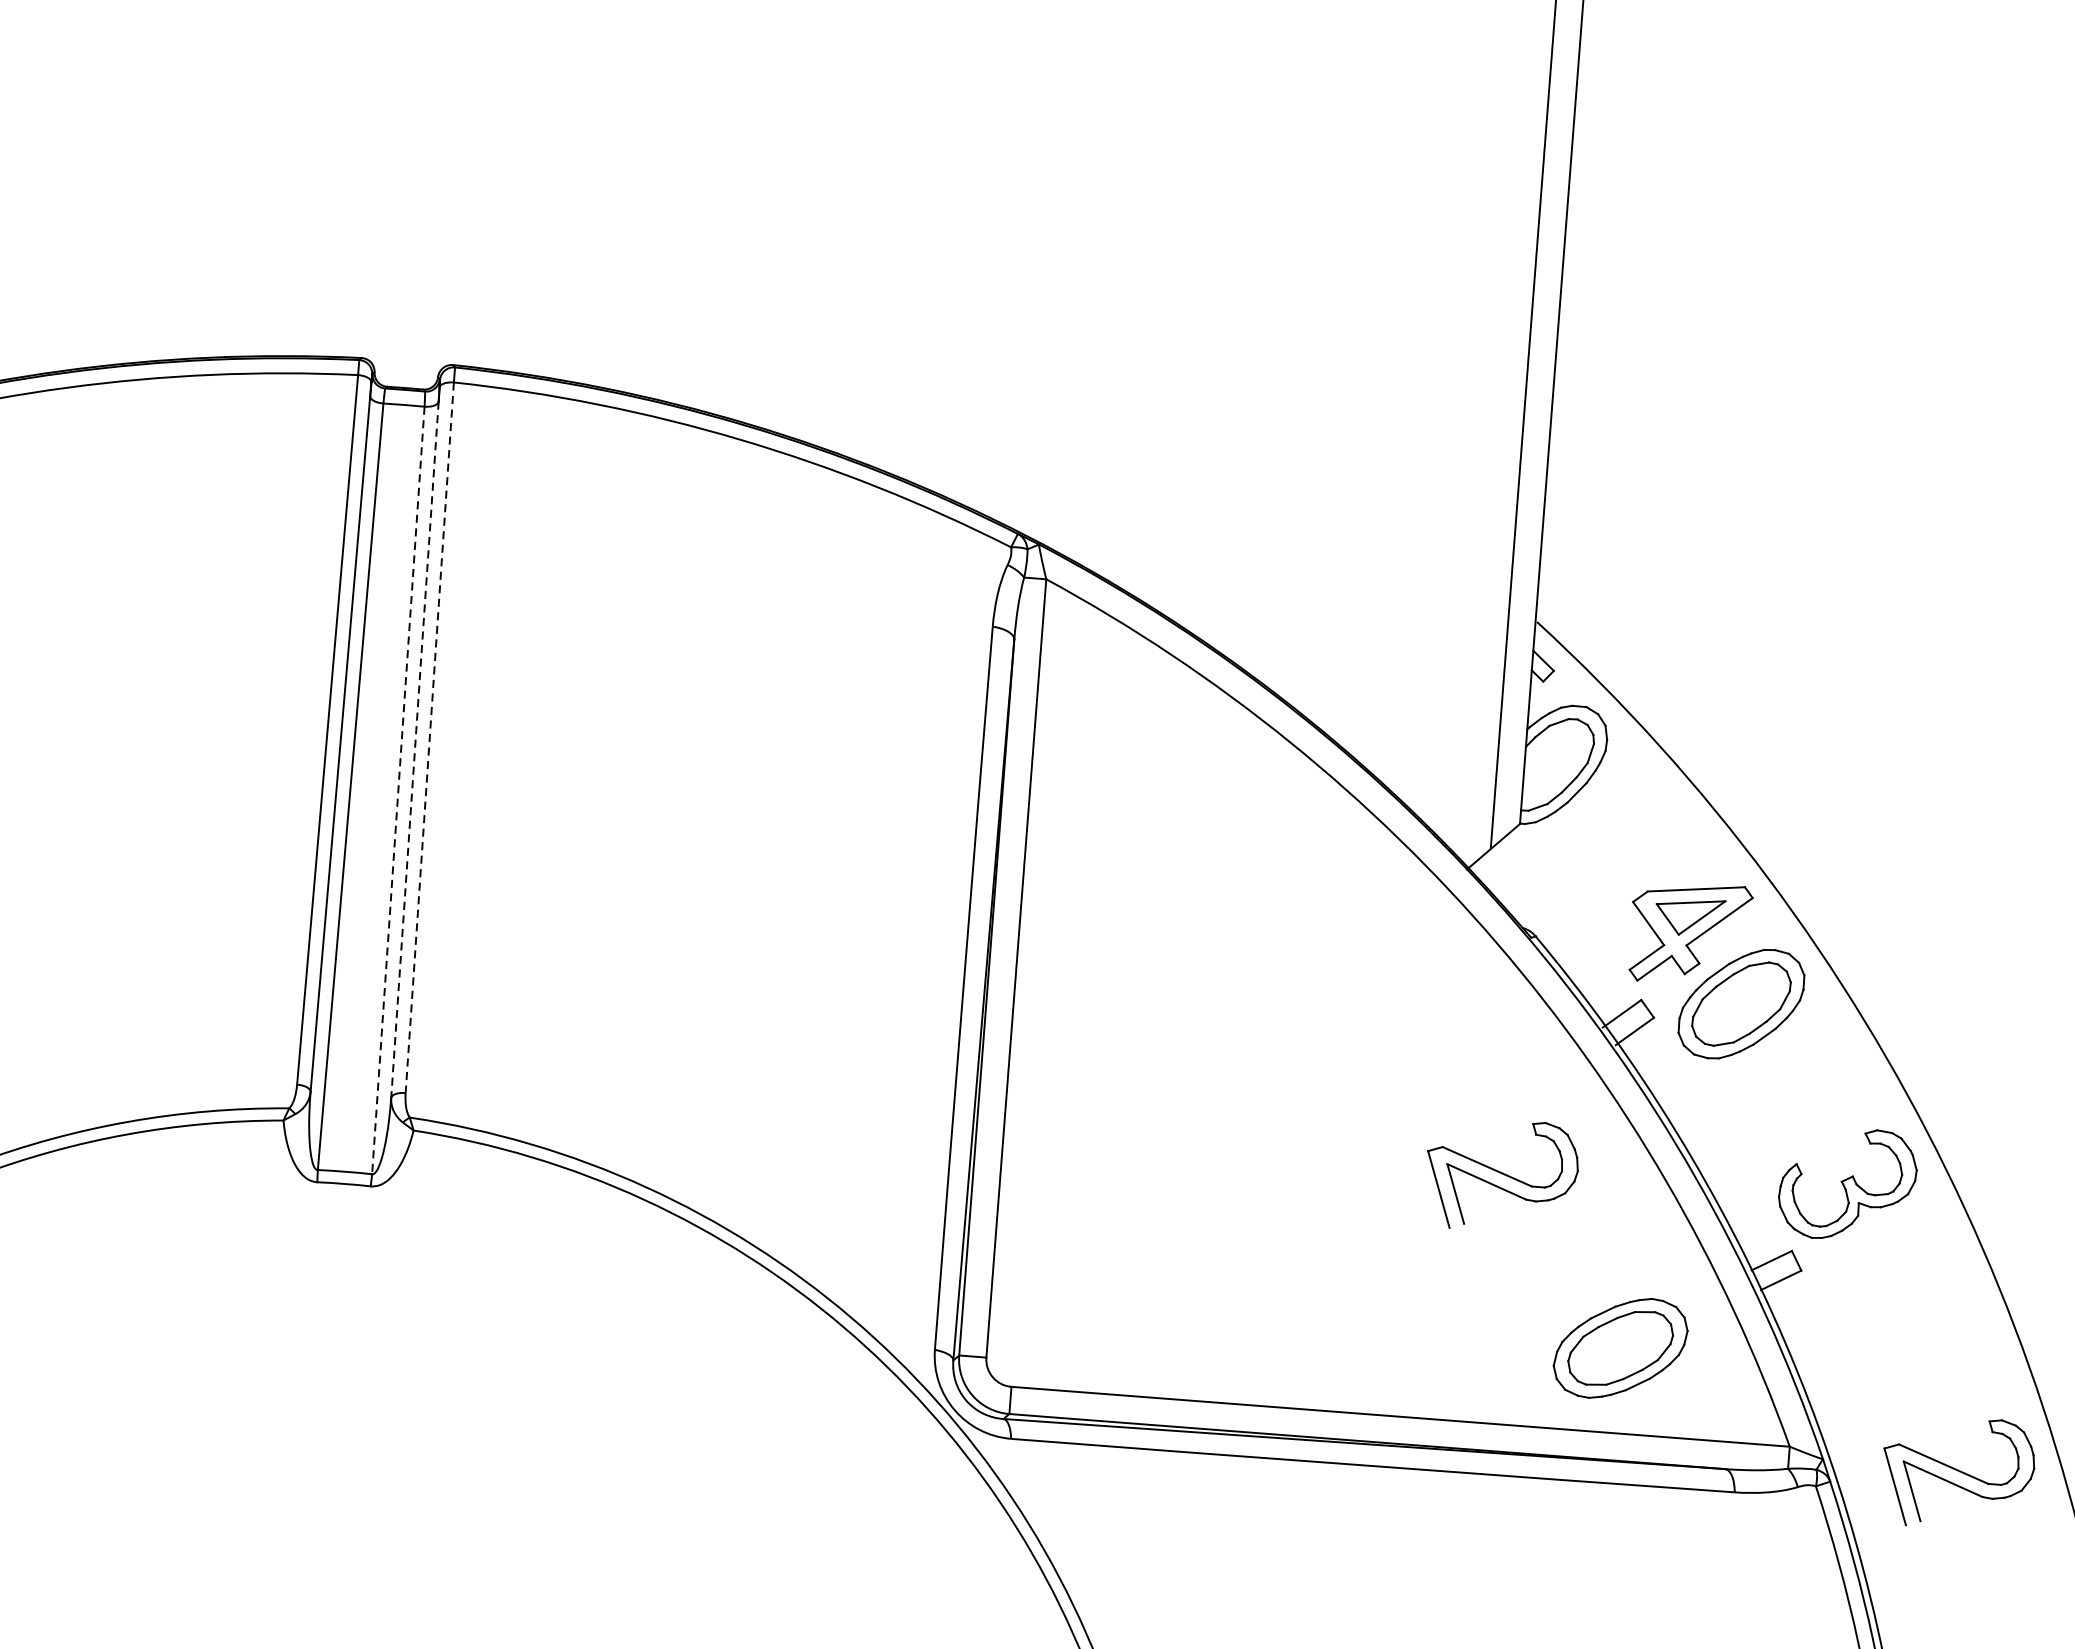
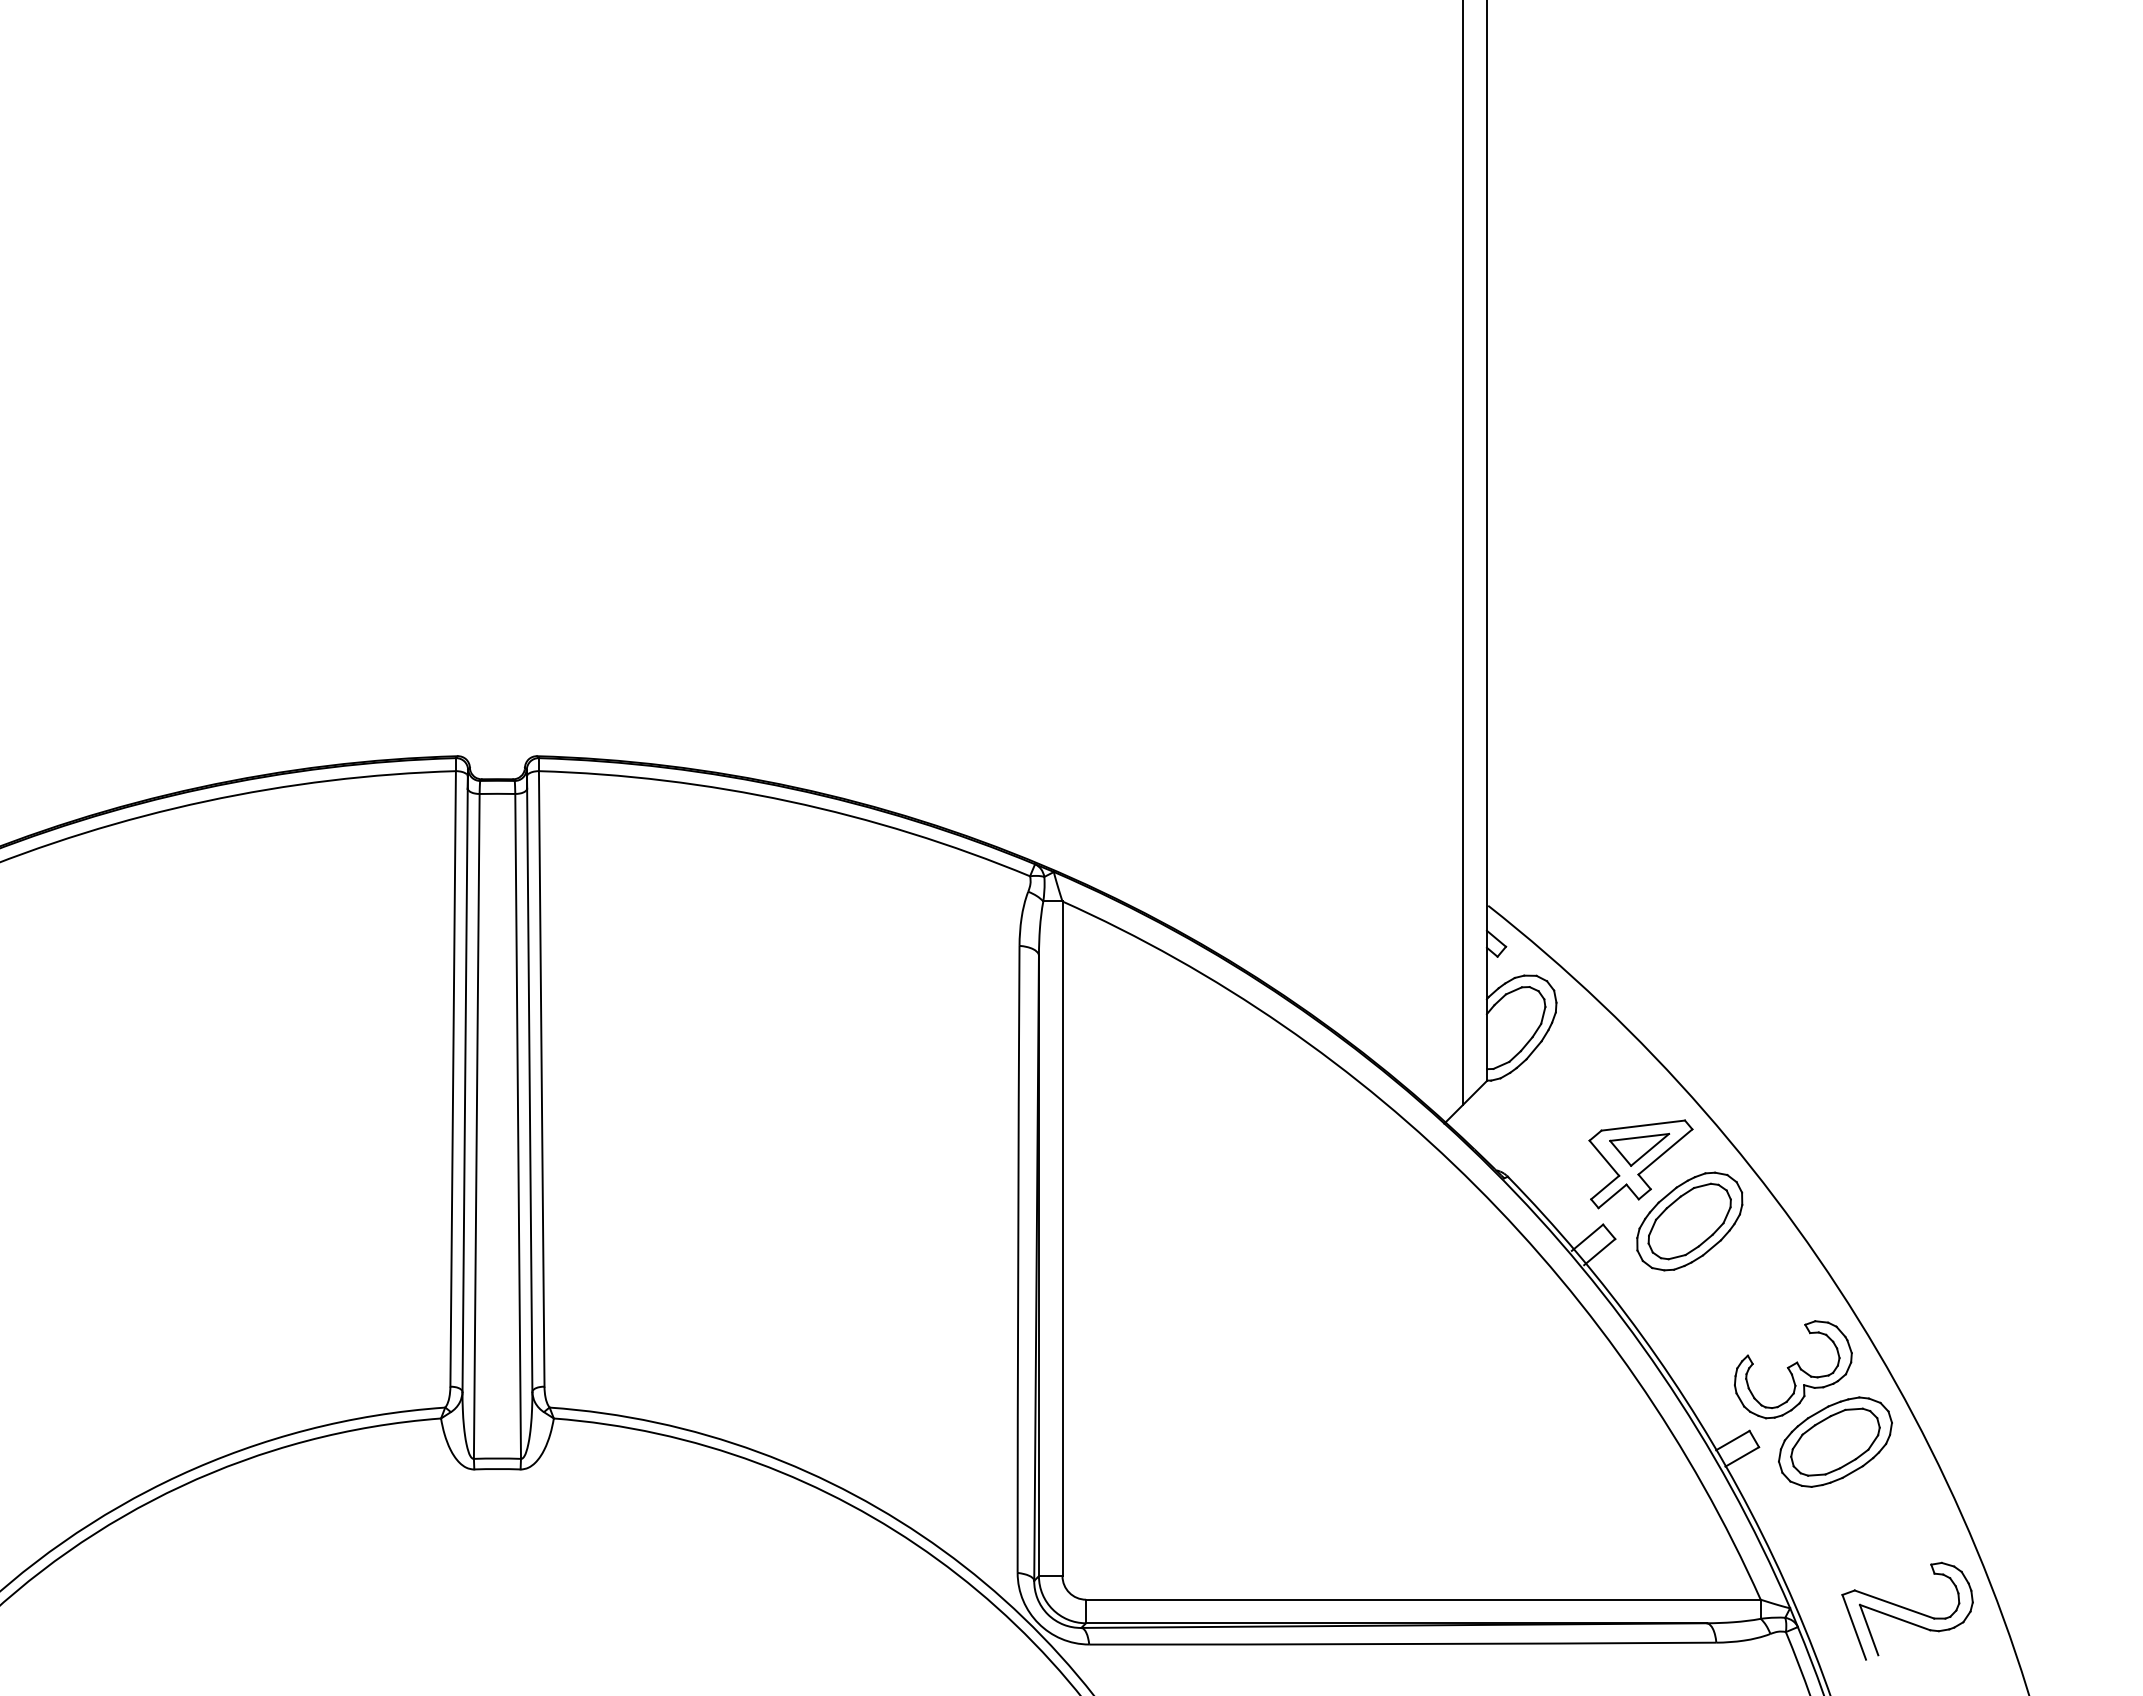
line: (429, 737) -> (541, 1078), dashed -> solid
line: (414, 750) -> (529, 1090), dashed -> solid
line: (398, 790) -> (518, 1126), dashed -> solid
part: (1501, 1174) -> (1494, 1384), removed
part: (1620, 1347) -> (1835, 1441), moved

